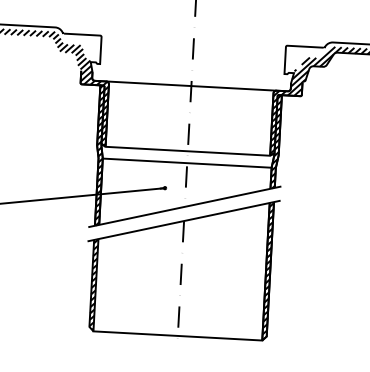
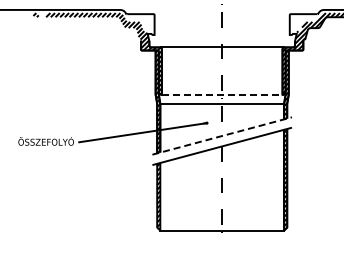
line: (188, 151) -> (222, 95), solid -> dashed
line: (185, 206) -> (222, 135), solid -> dashed

